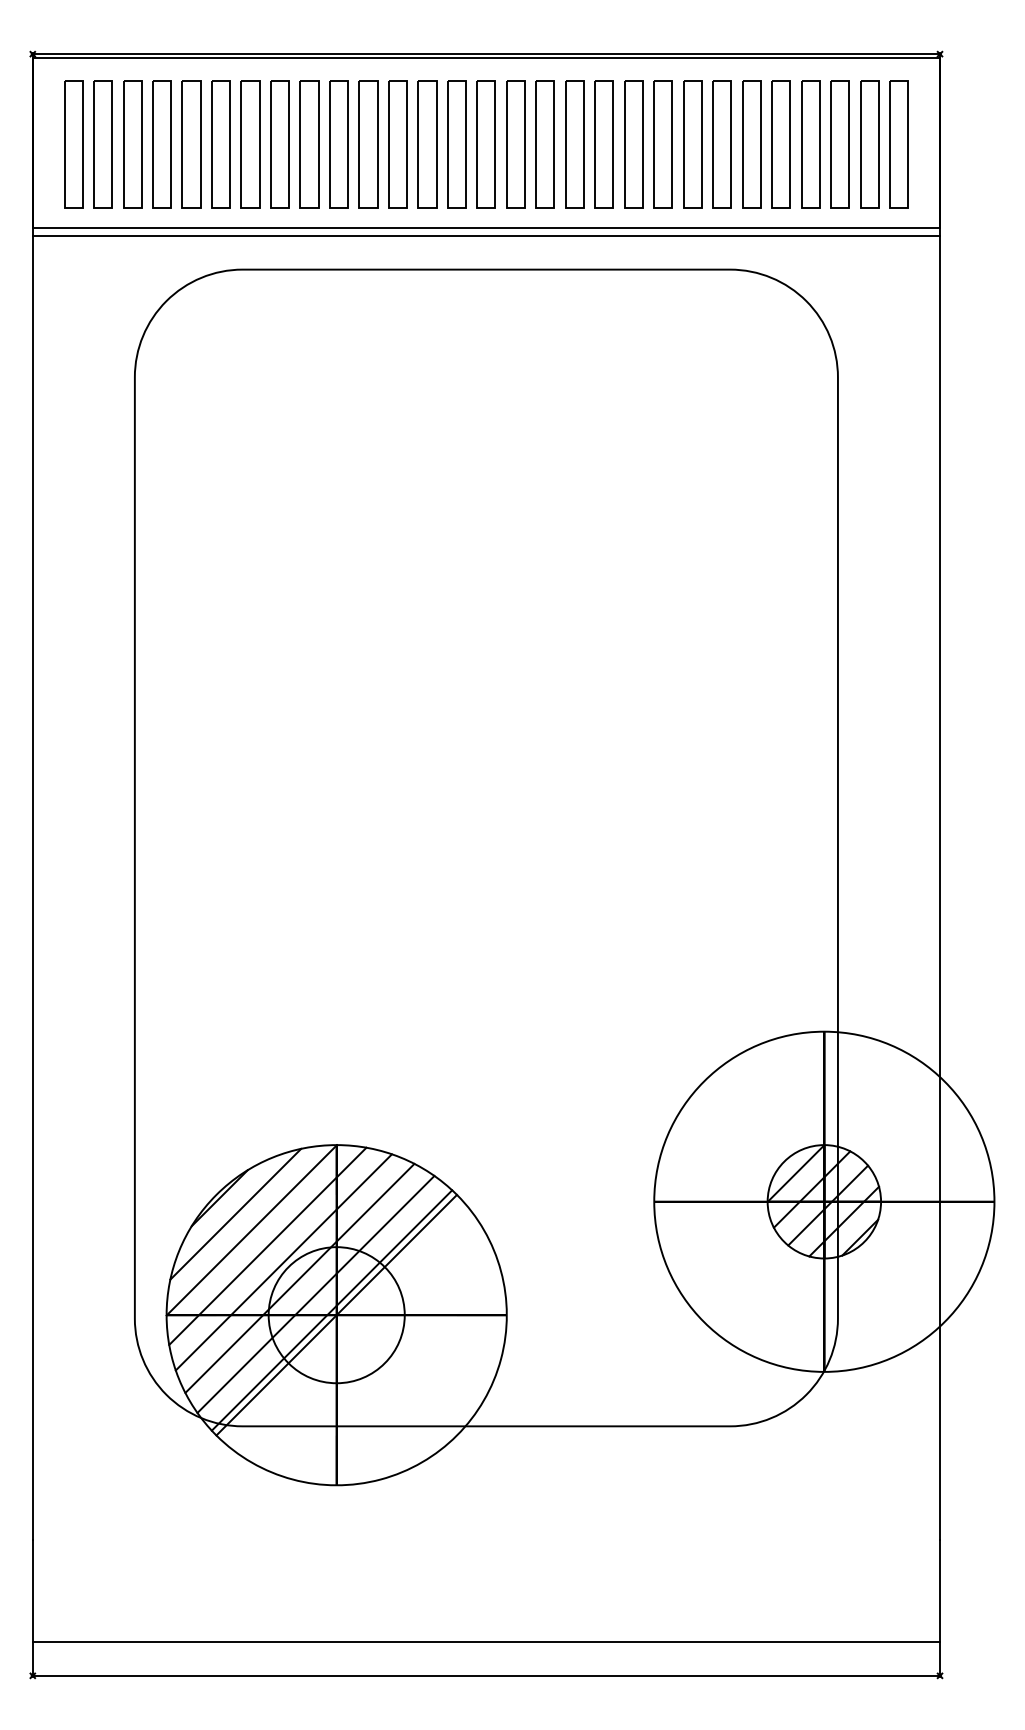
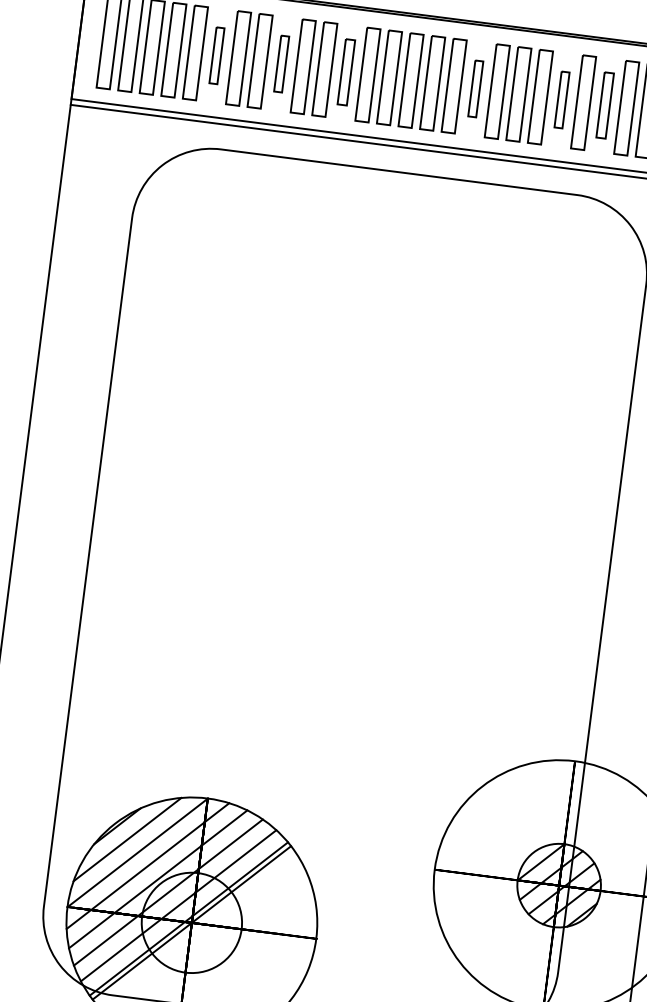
part: (220, 144) -> (216, 55), size x0.6
part: (309, 144) -> (281, 64), size x0.6
part: (397, 144) -> (346, 72), size x0.7
part: (574, 144) -> (475, 89), size x0.6
part: (692, 144) -> (561, 100), size x0.6
part: (751, 144) -> (604, 105), size x0.7

